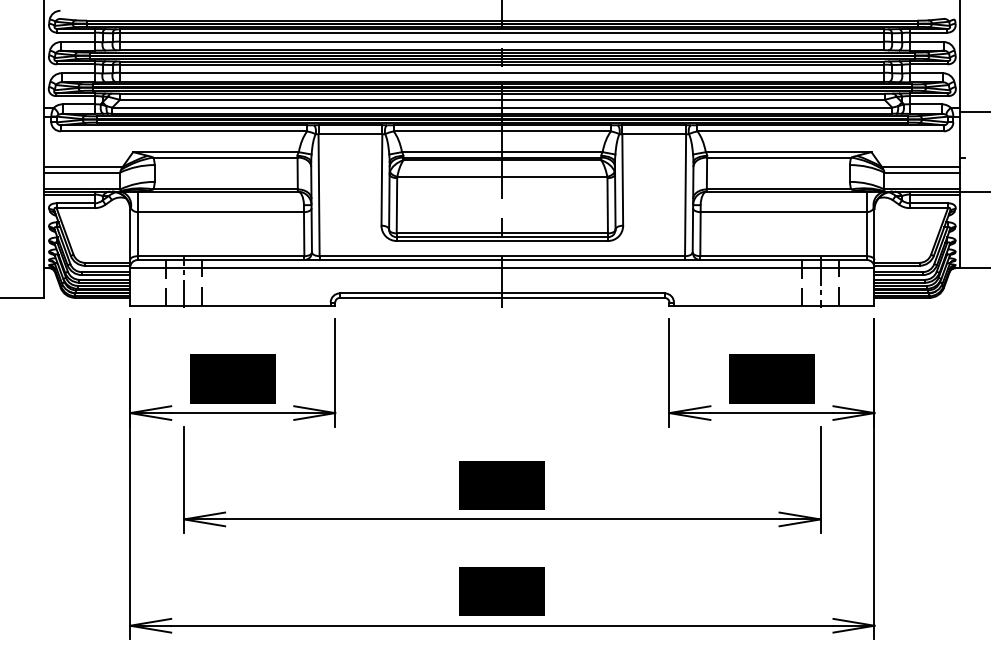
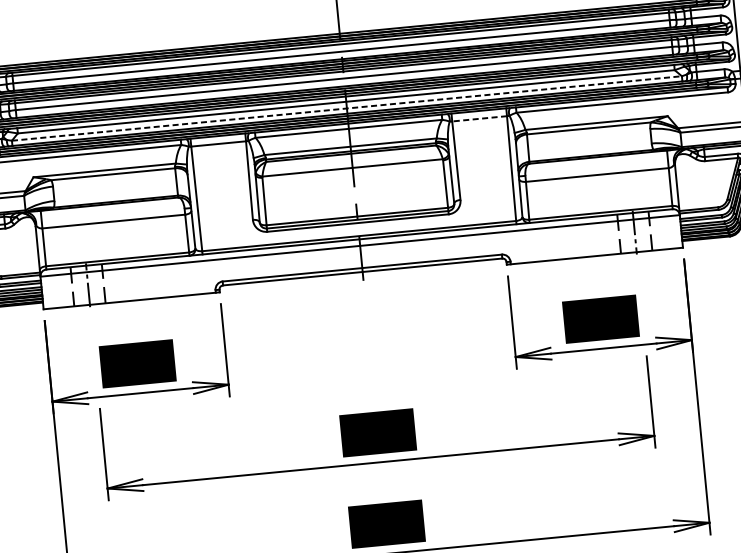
line: (502, 107) -> (347, 108), solid -> dashed
line: (654, 134) -> (479, 118), solid -> dashed

